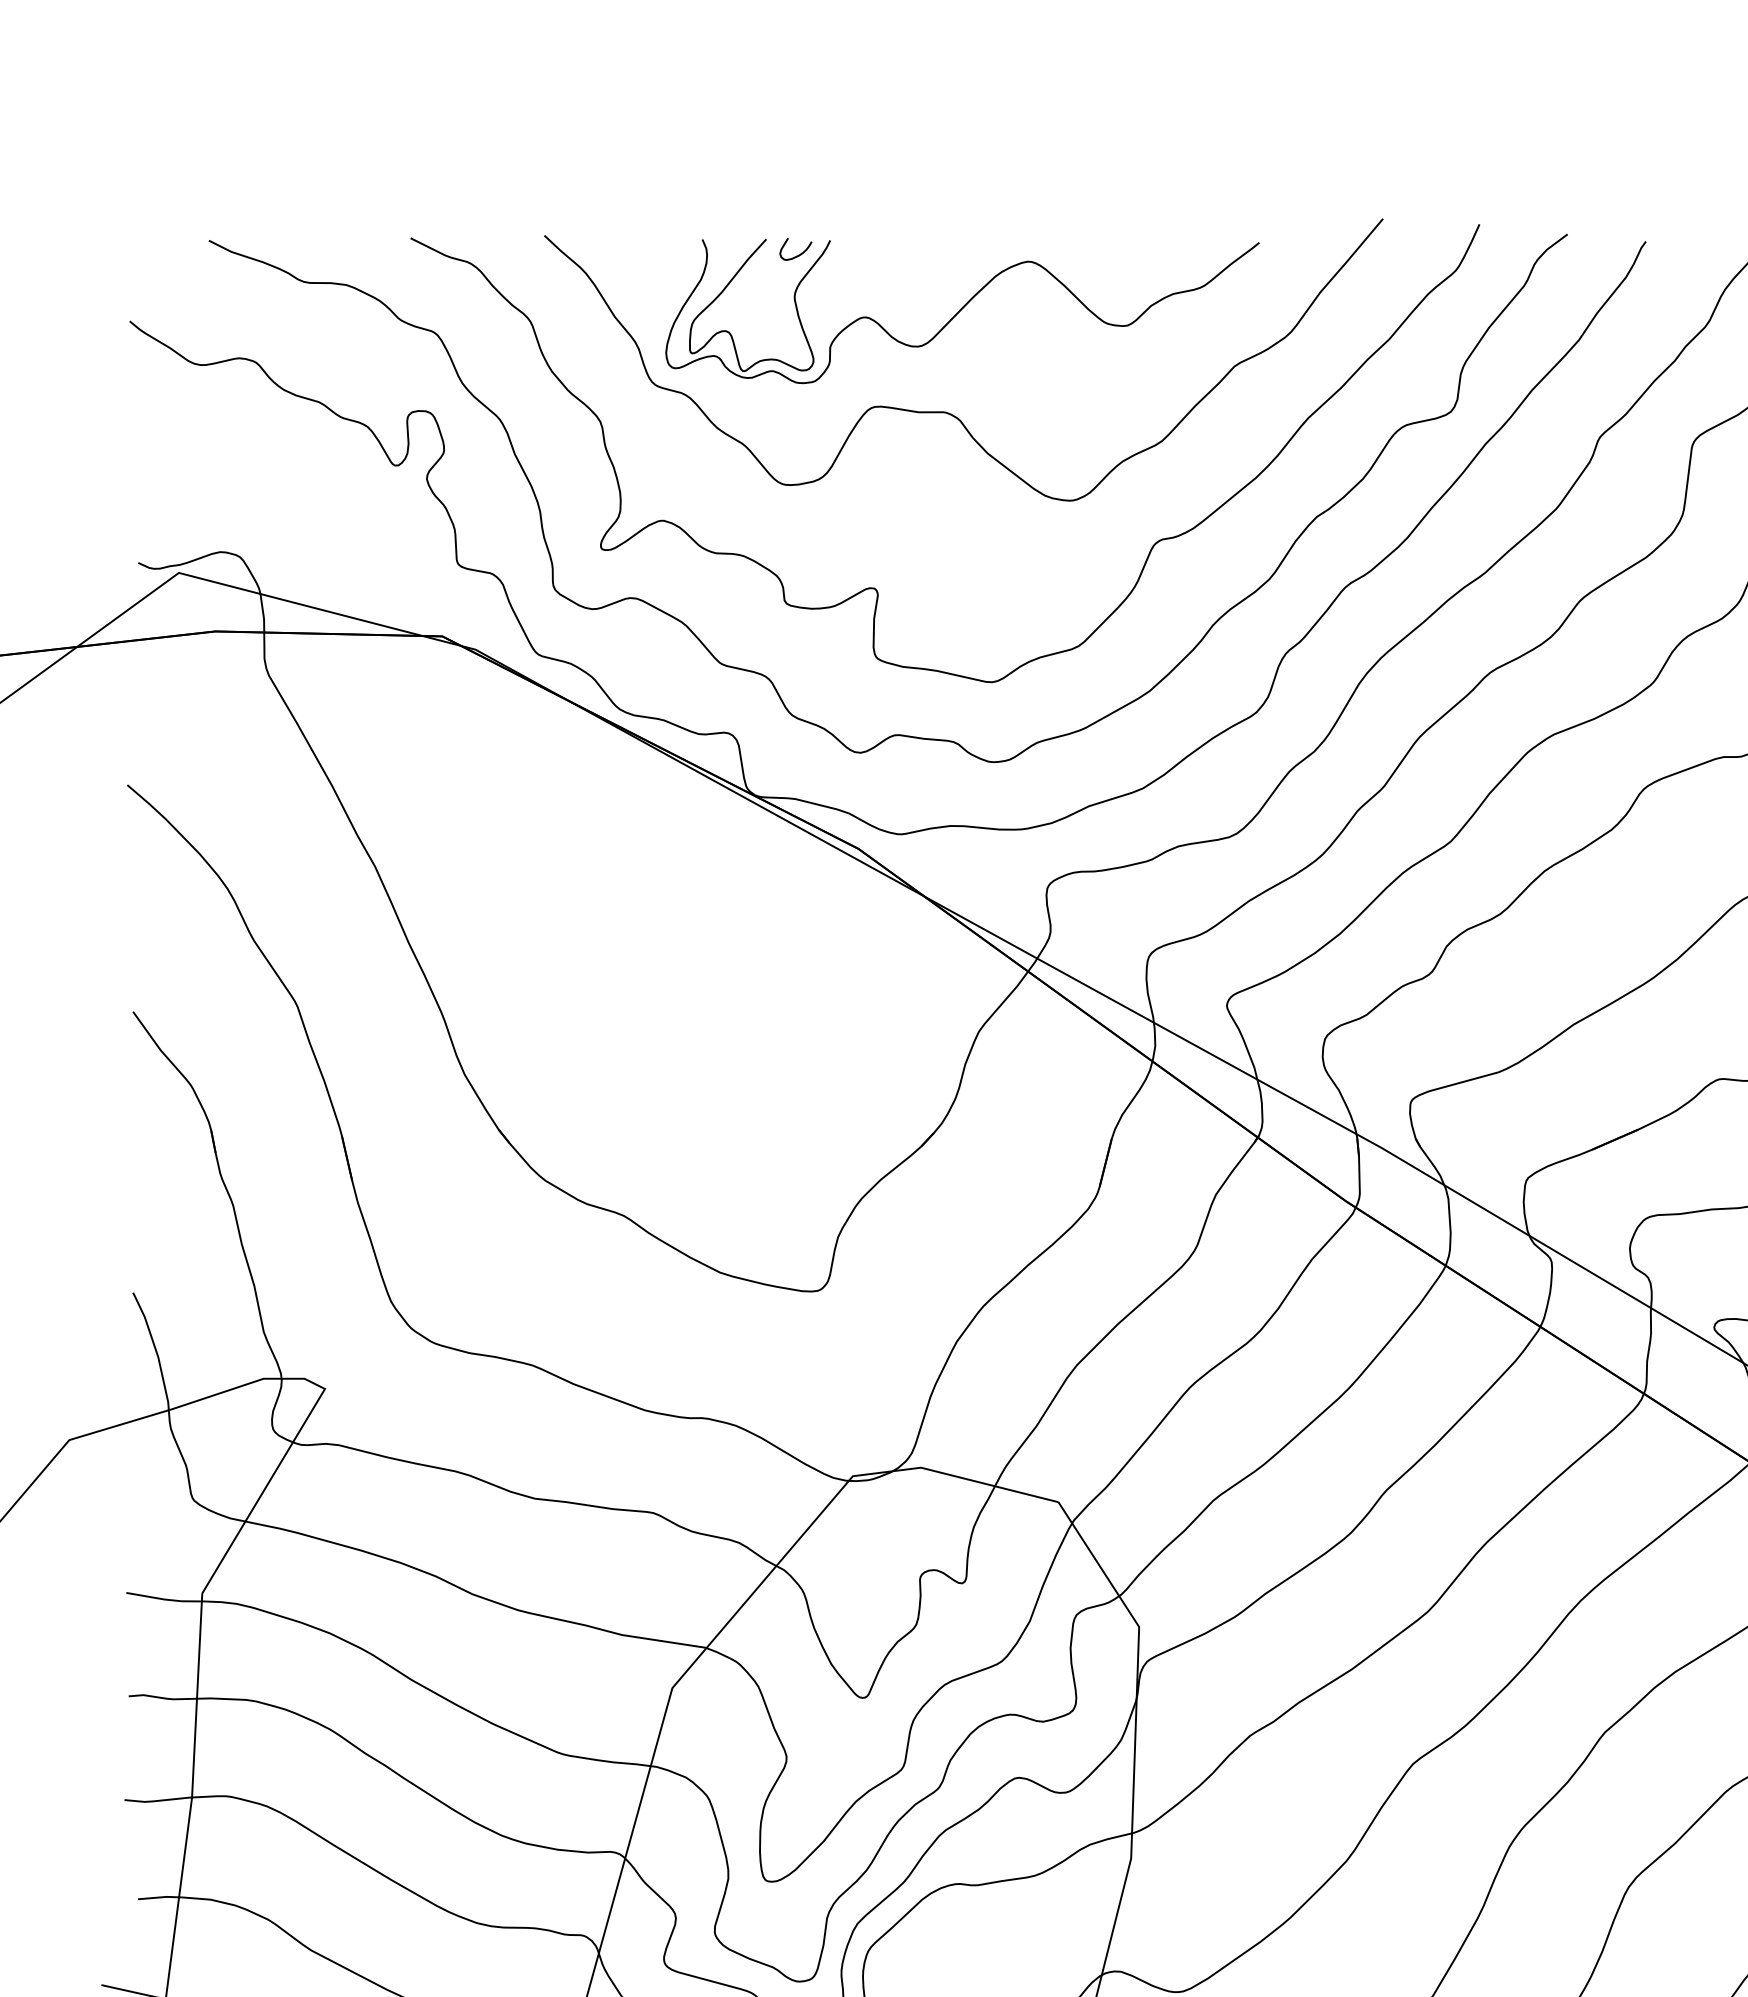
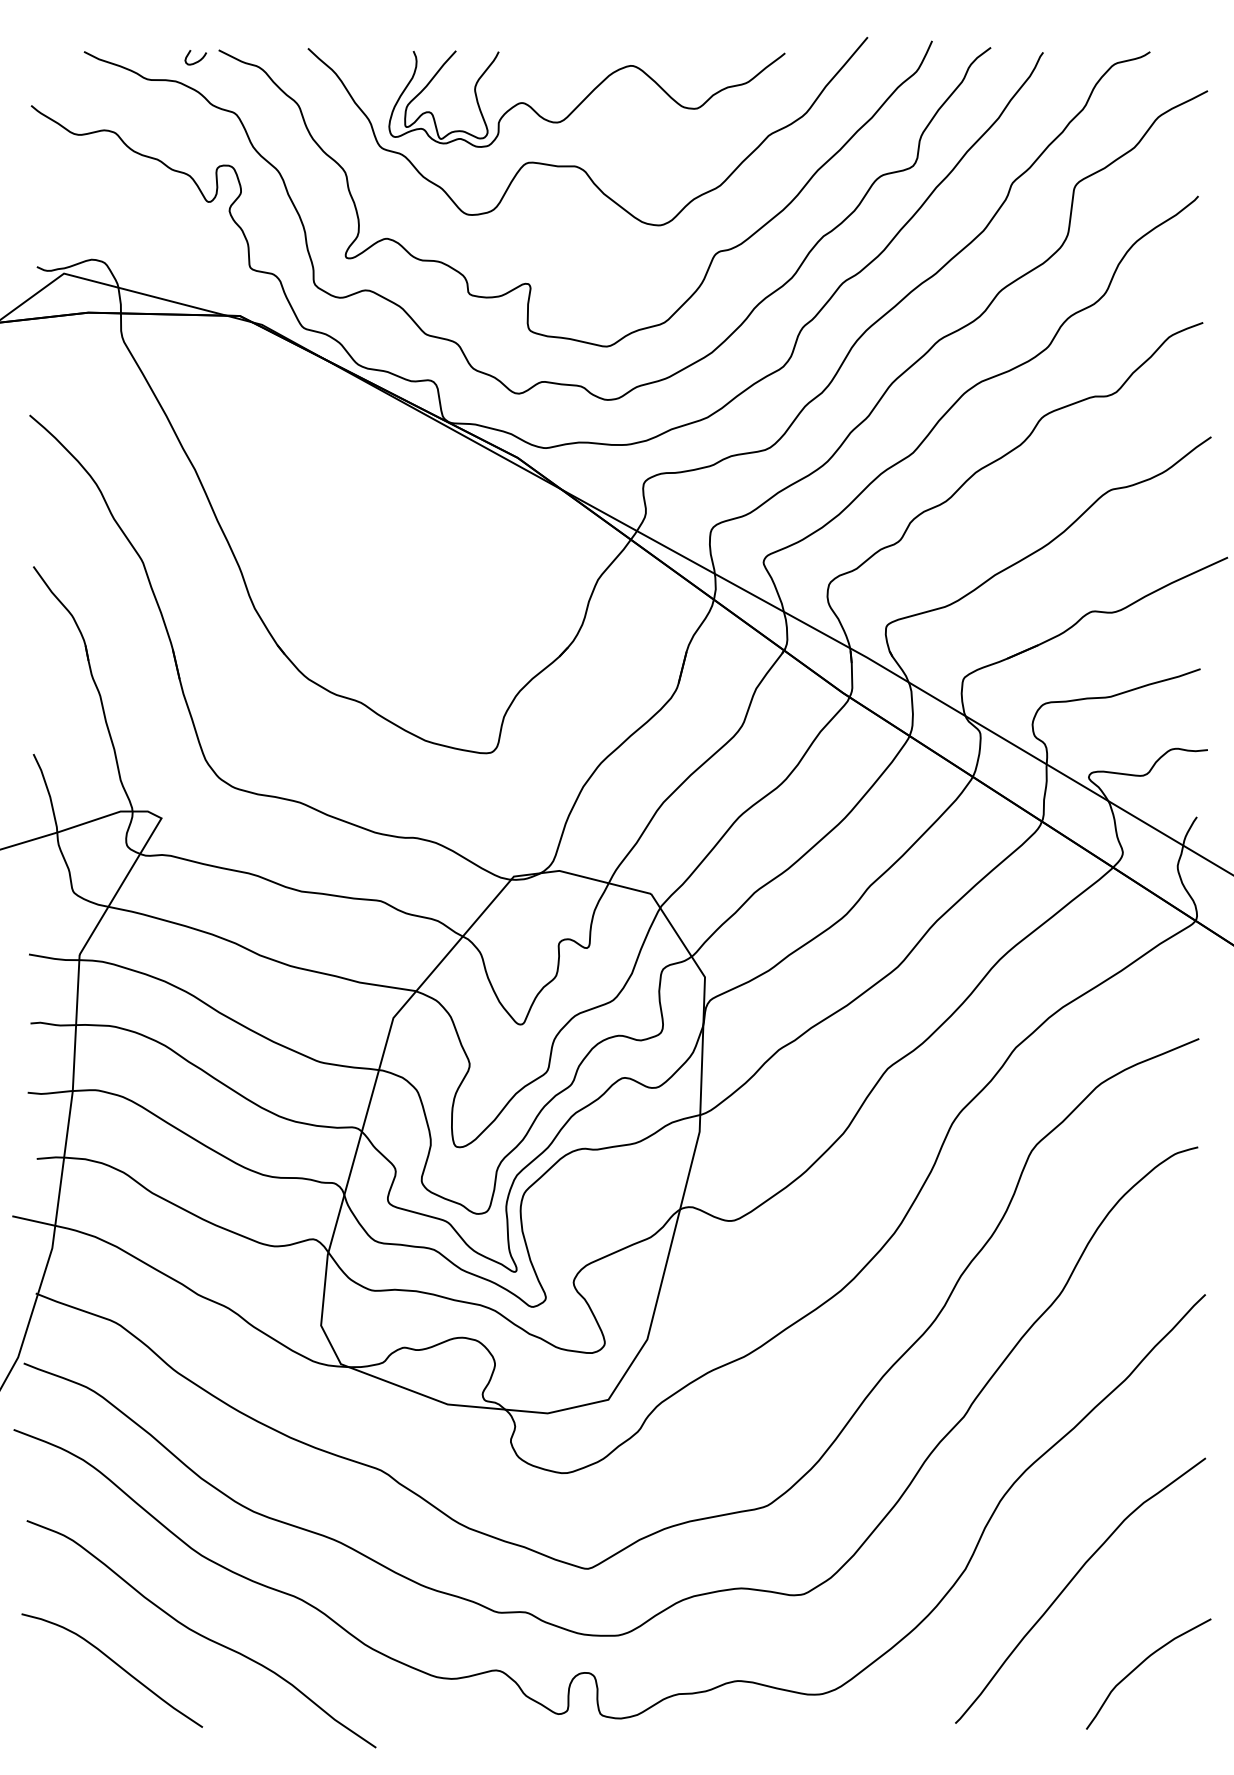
curve: (796, 255) -> (196, 61), moved

